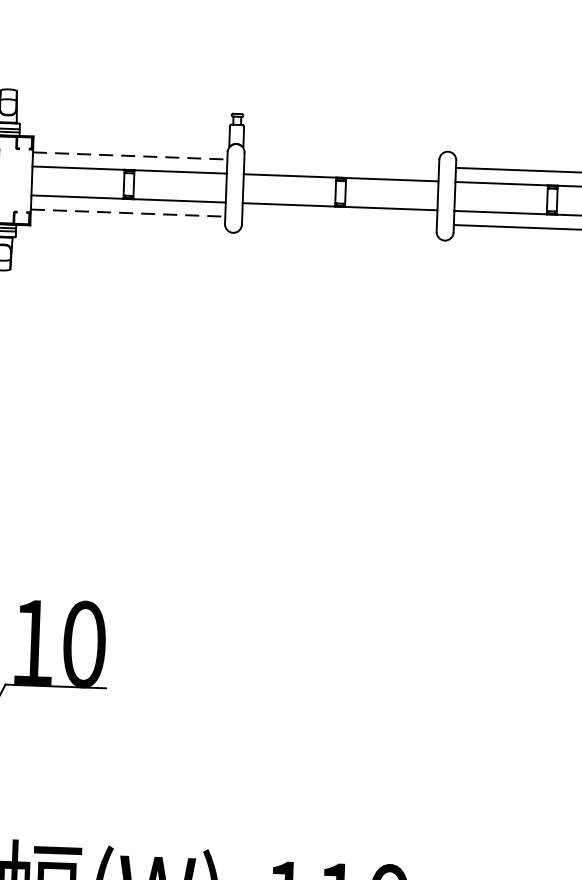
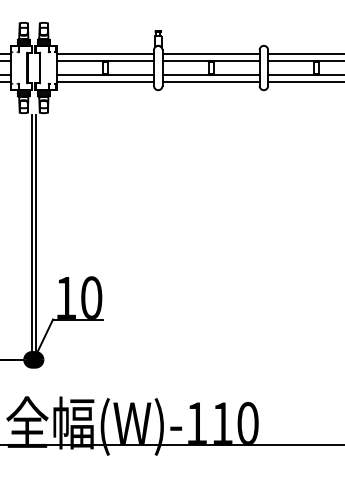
line: (132, 155) -> (106, 53), dashed -> solid
line: (340, 163) -> (210, 53), added
line: (129, 213) -> (106, 82), dashed -> solid
line: (338, 221) -> (210, 82), added

